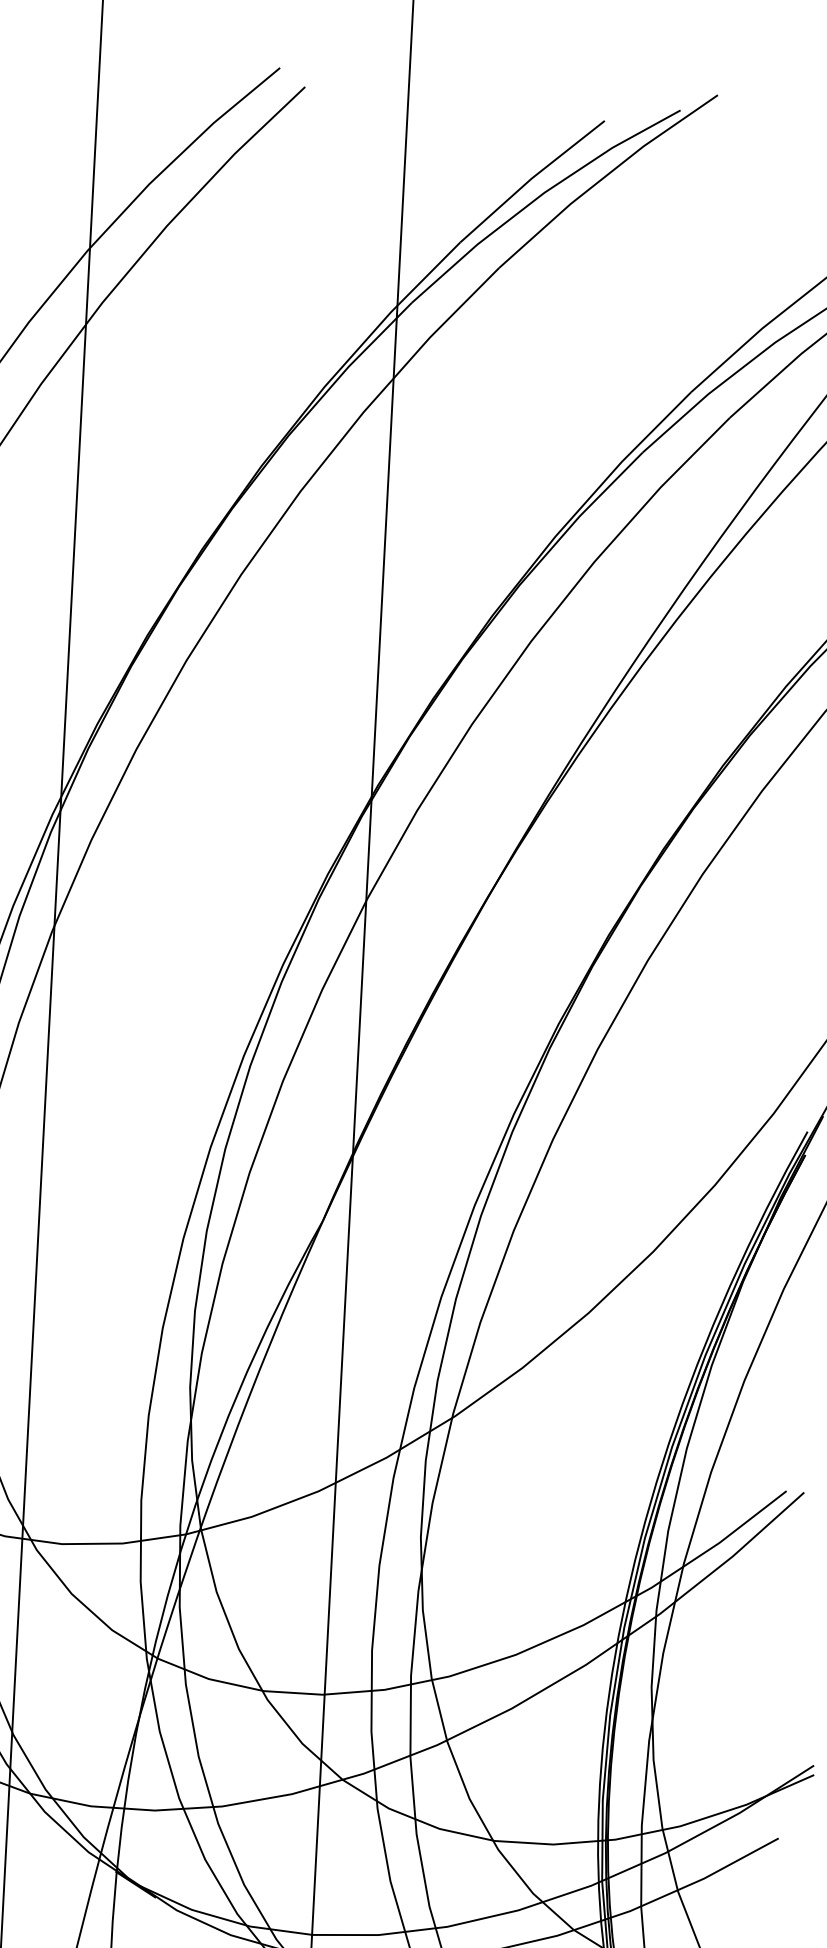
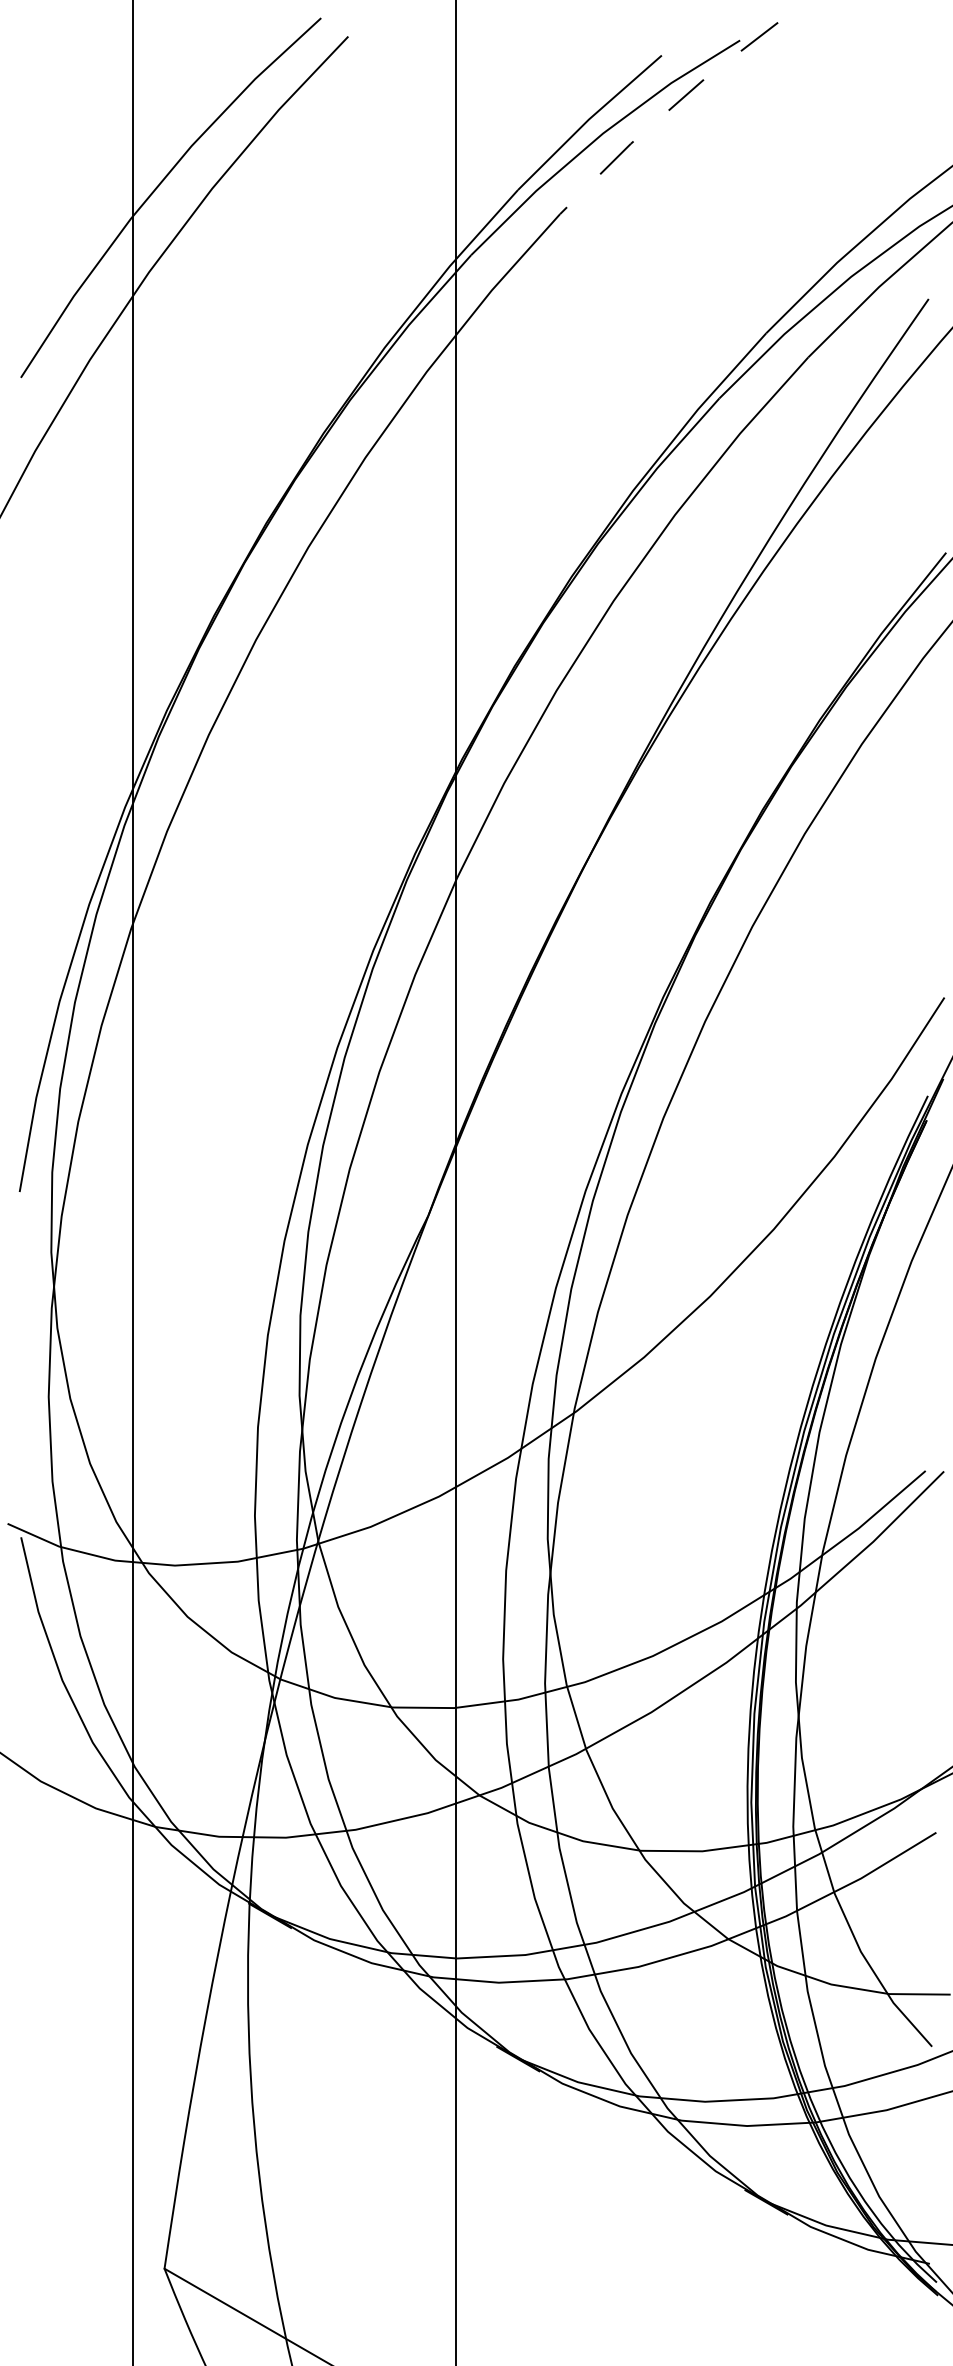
line: (604, 177) -> (664, 114), solid -> dashed

